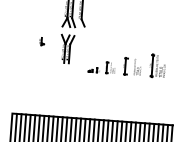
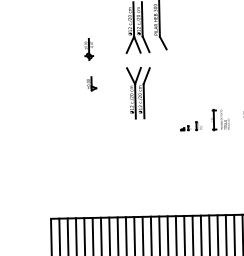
part: (41, 22) -> (88, 49), added

